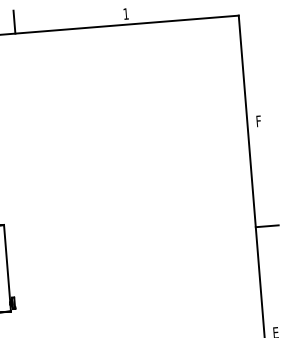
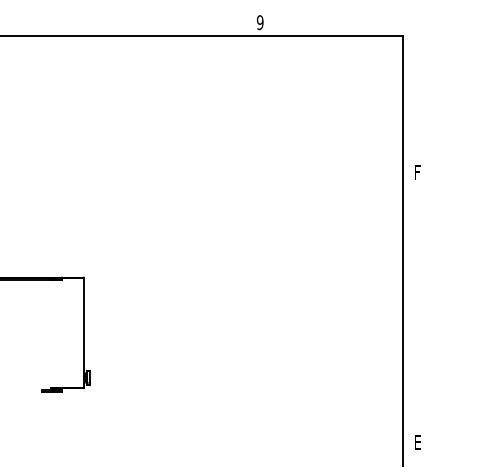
text: (125, 13) -> (259, 22), 1 -> 9
line: (14, 22) -> (117, 21), removed
line: (267, 226) -> (417, 306), removed

